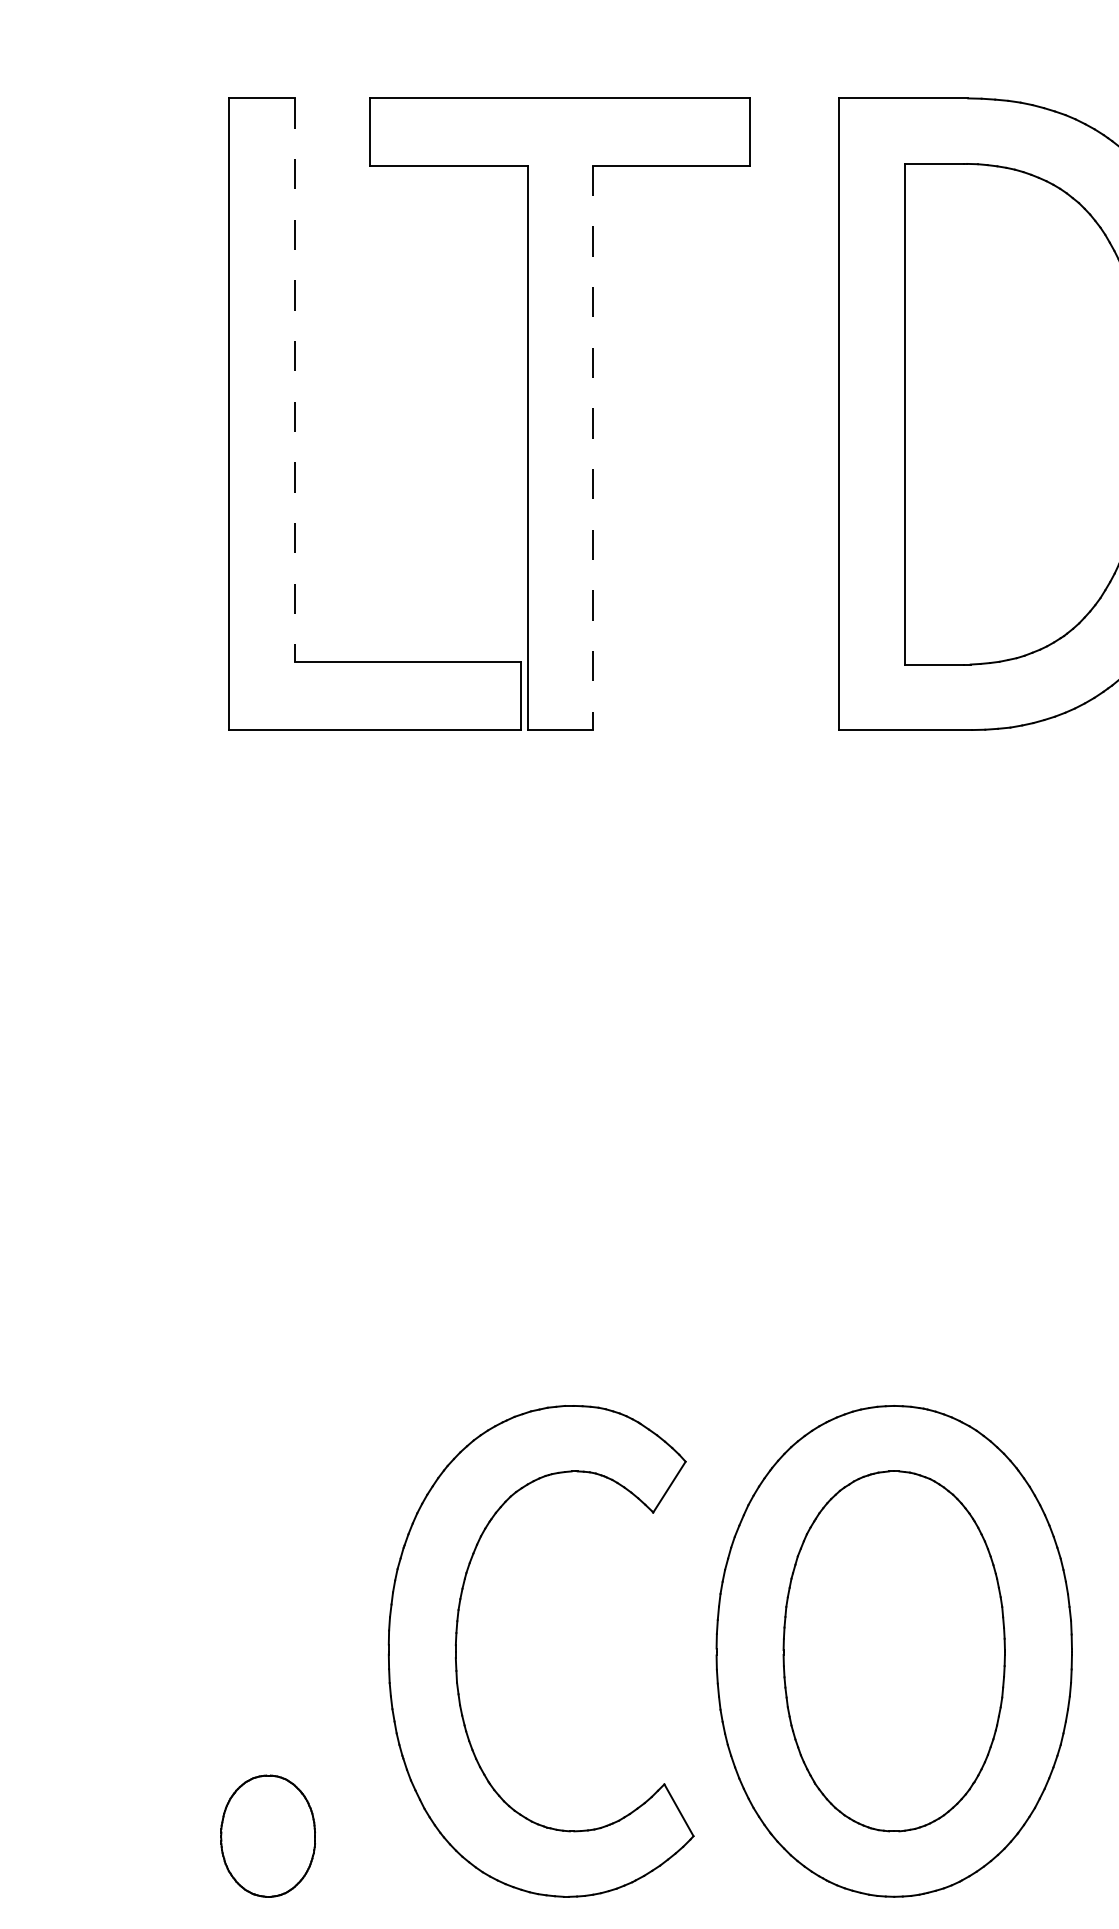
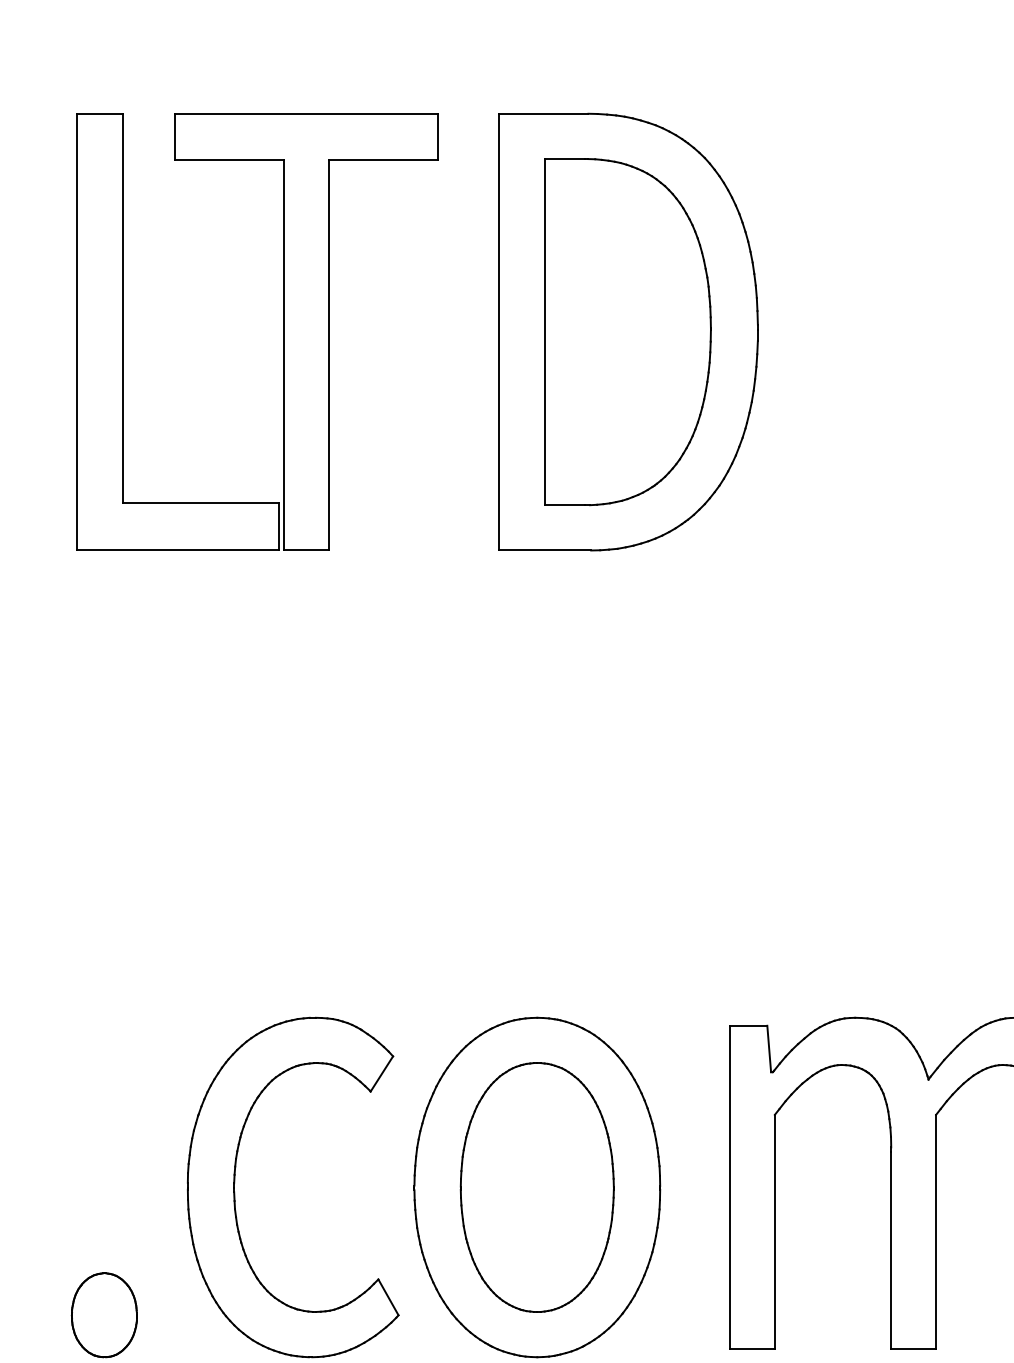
line: (295, 380) -> (123, 308), dashed -> solid
line: (593, 448) -> (329, 355), dashed -> solid

